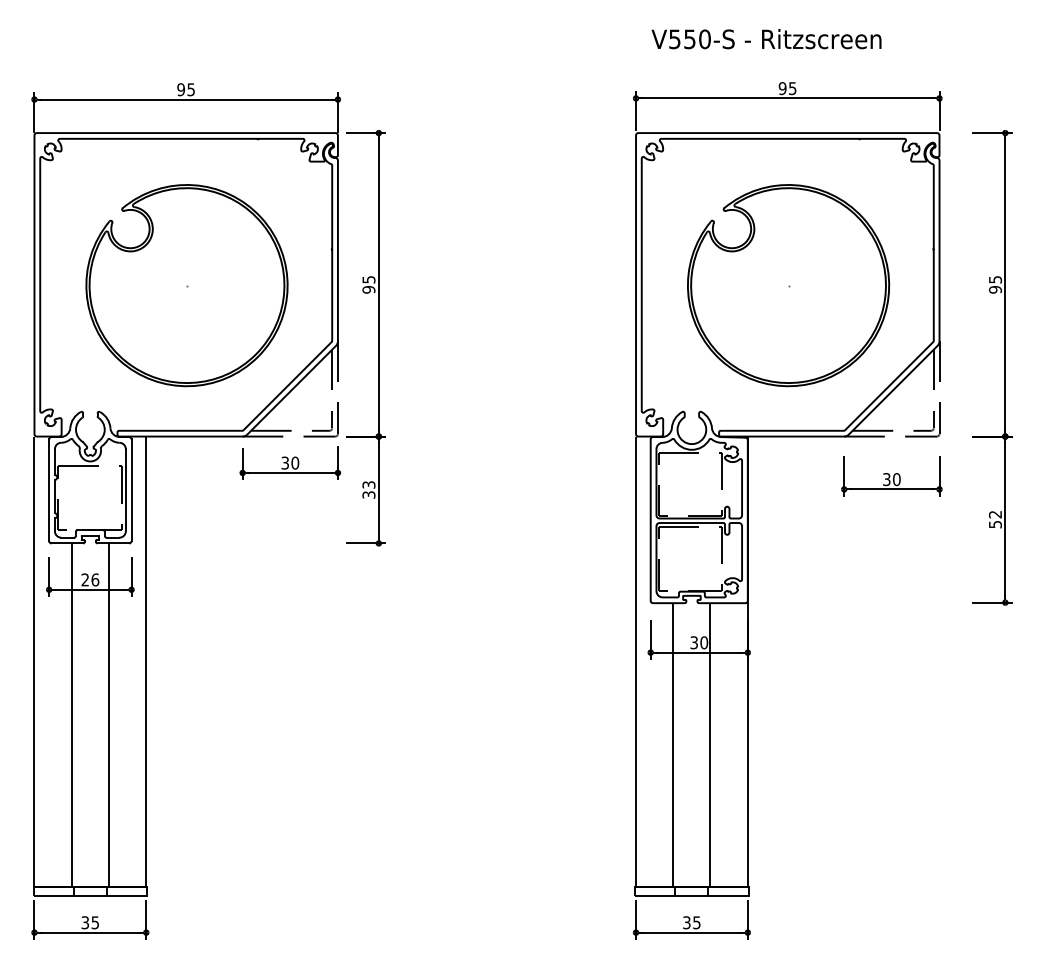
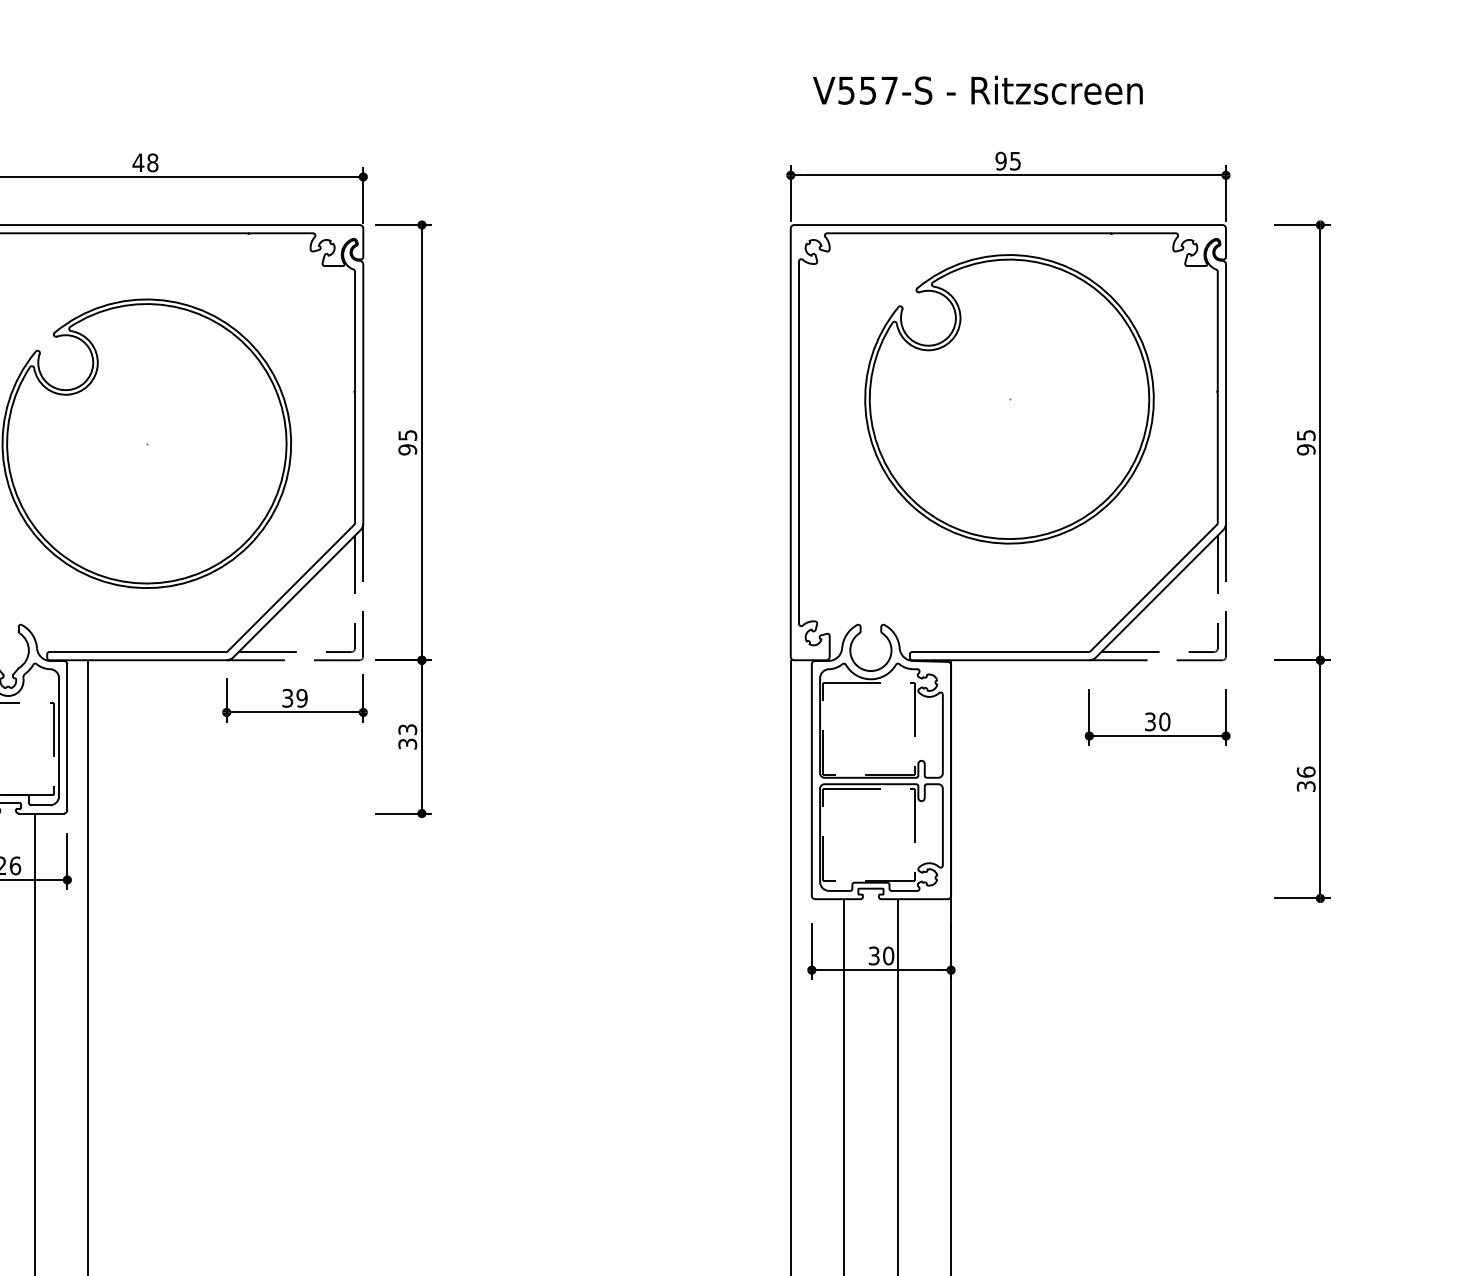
text: (704, 39) -> (888, 90), V550-S -> V557-S
text: (186, 89) -> (146, 162), 95 -> 48
part: (788, 285) -> (1009, 399), moved
text: (294, 463) -> (300, 698), 30 -> 39
text: (994, 518) -> (1304, 777), 52 -> 36

